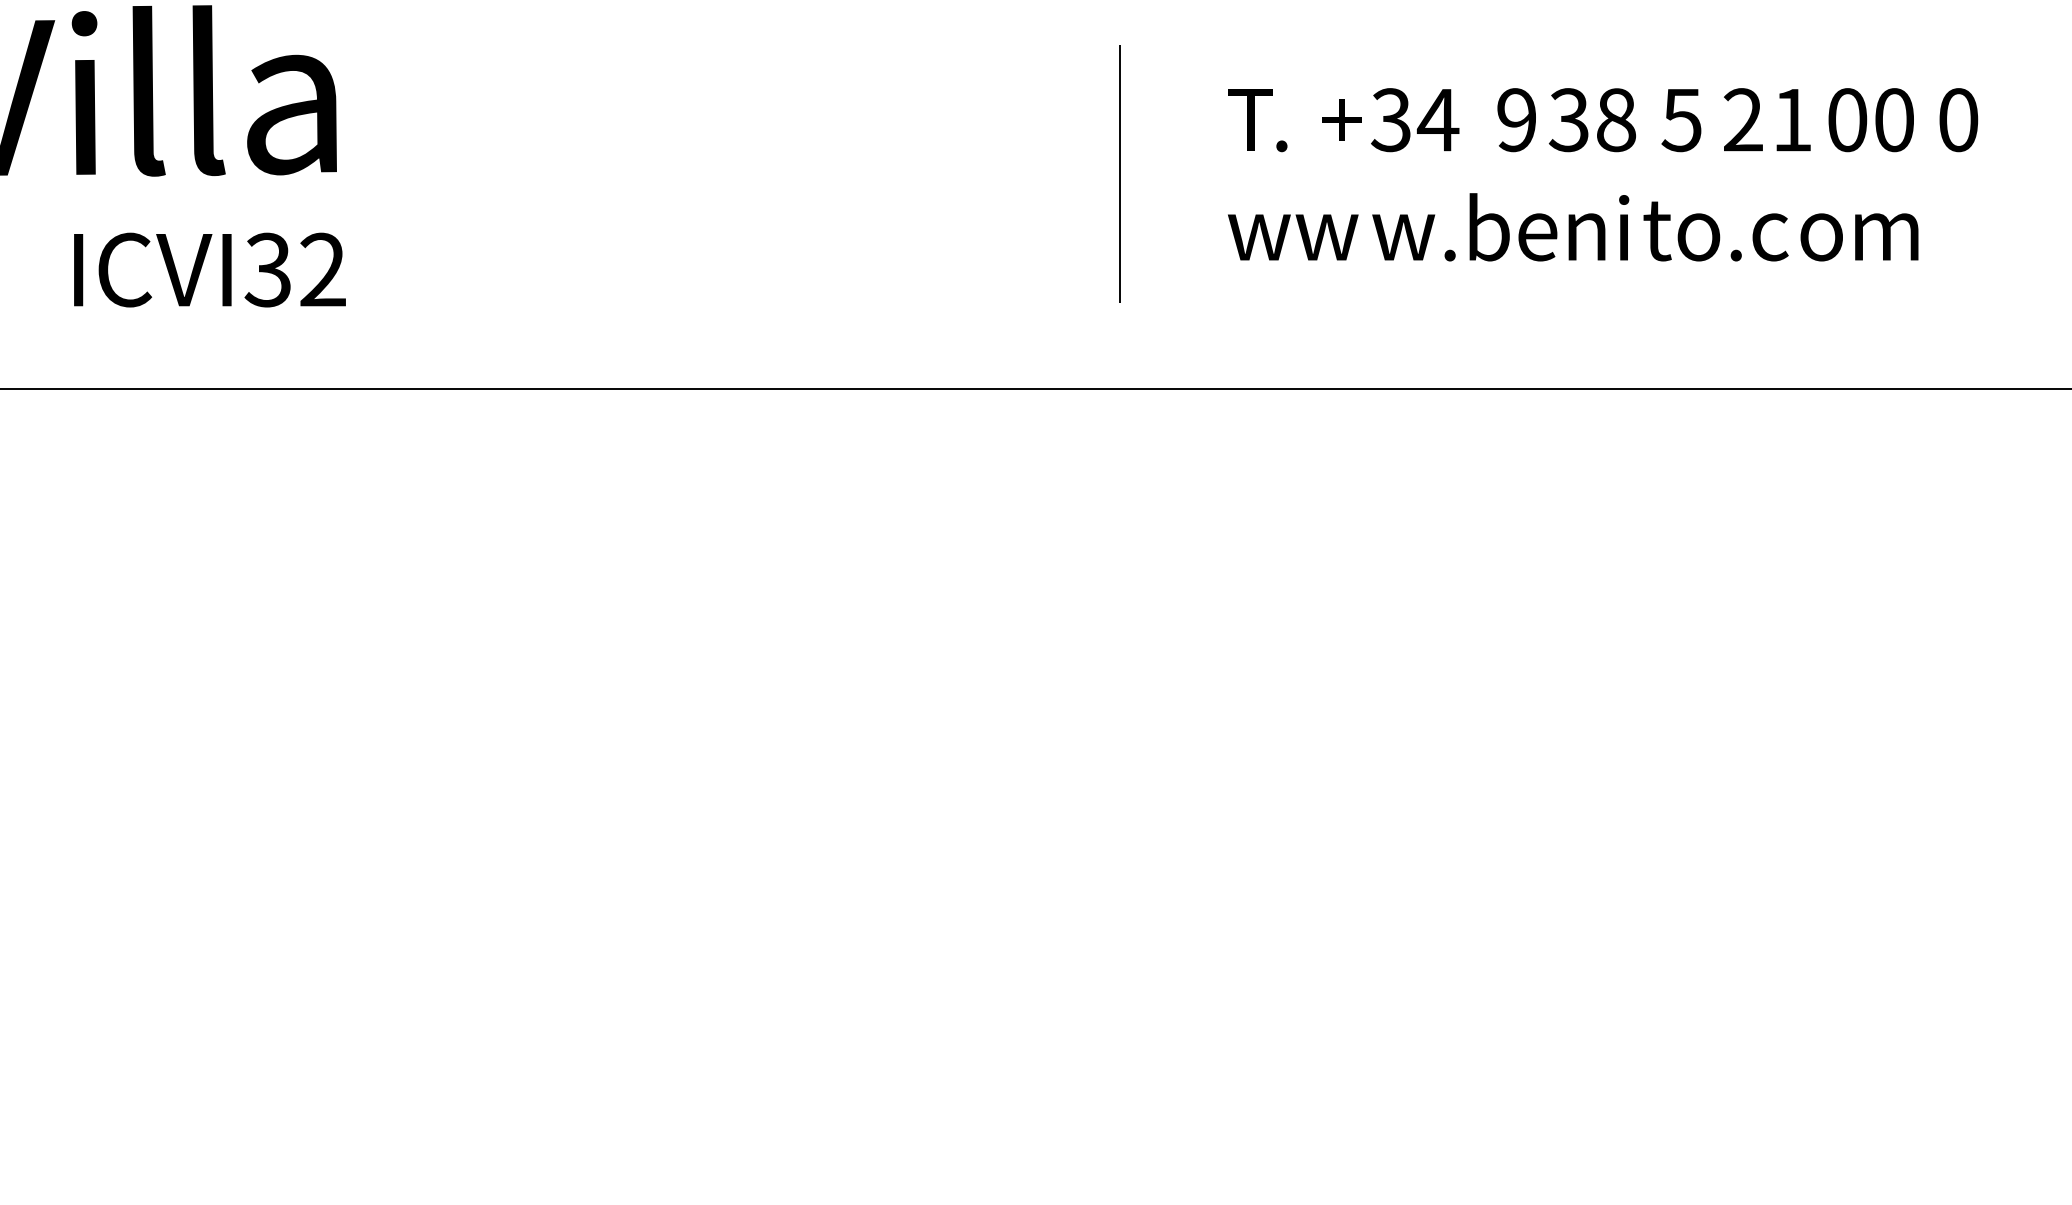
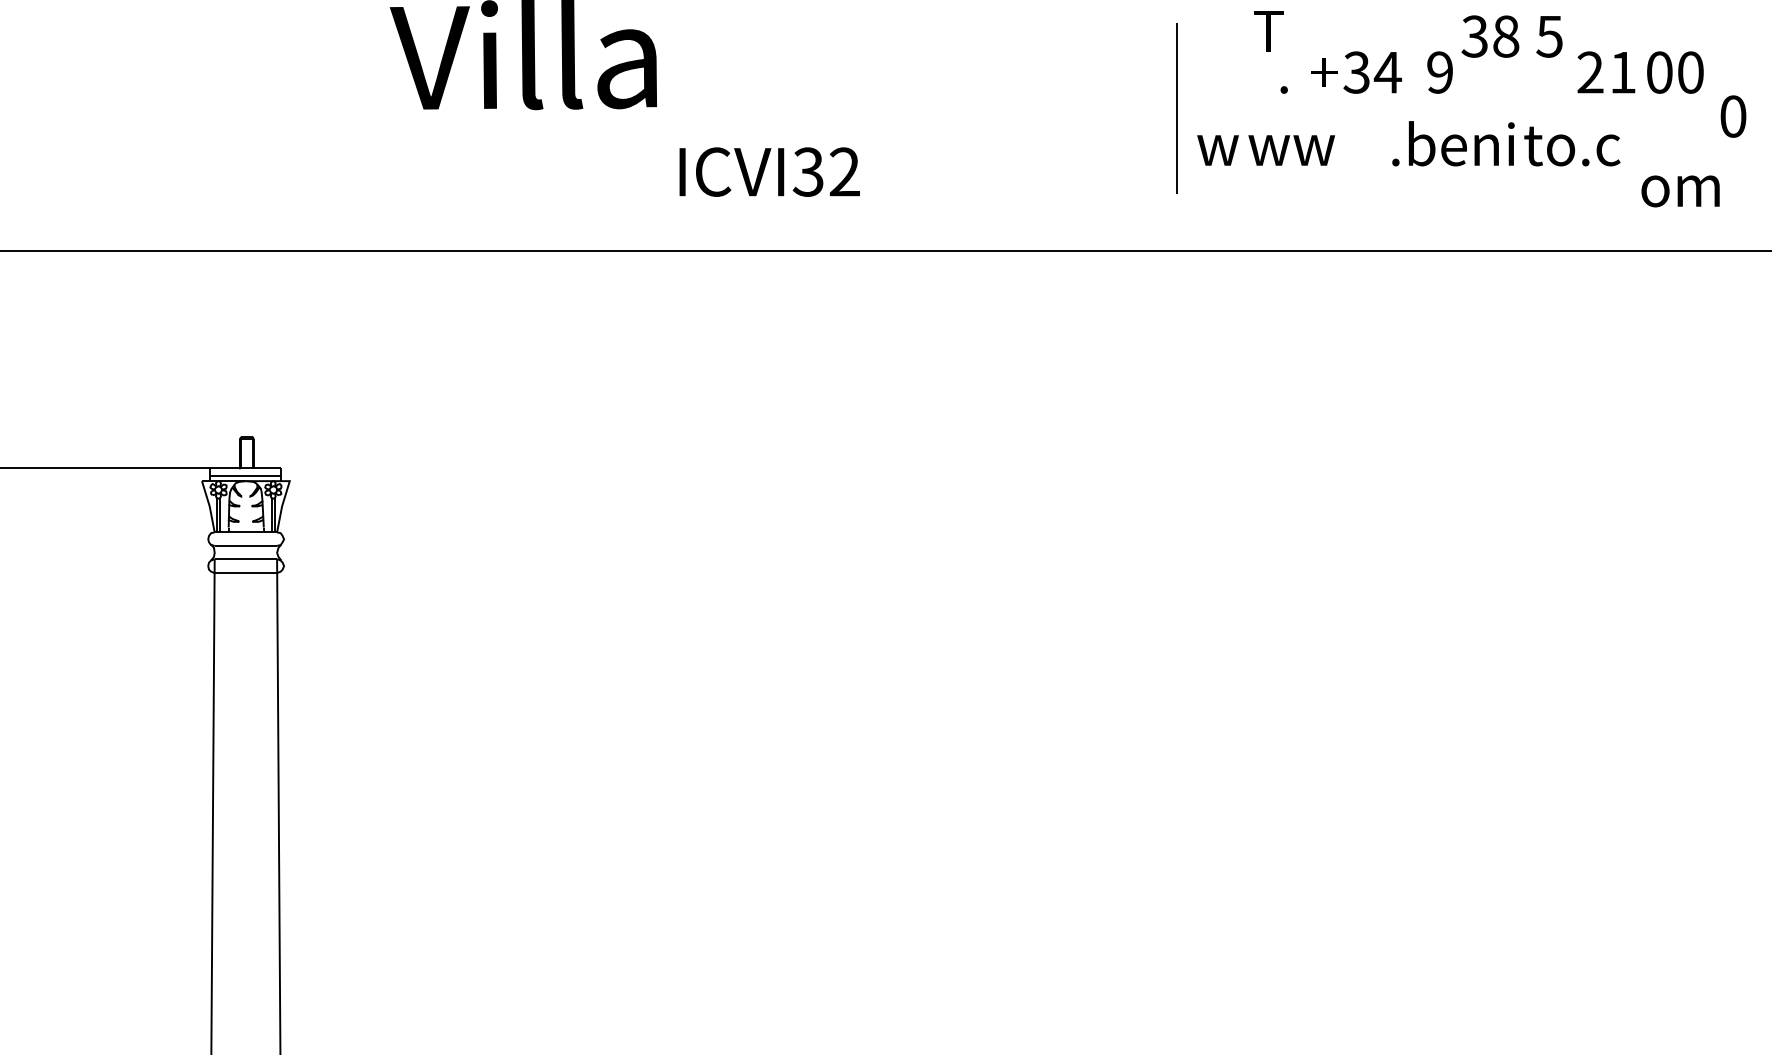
text: (1250, 119) -> (1268, 31), moved
text: (1624, 119) -> (1511, 36), moved
text: (1958, 119) -> (1733, 116), moved
text: (1402, 237) -> (1217, 150), moved
text: (1859, 237) -> (1680, 191), moved
text: (209, 269) -> (769, 171), moved

